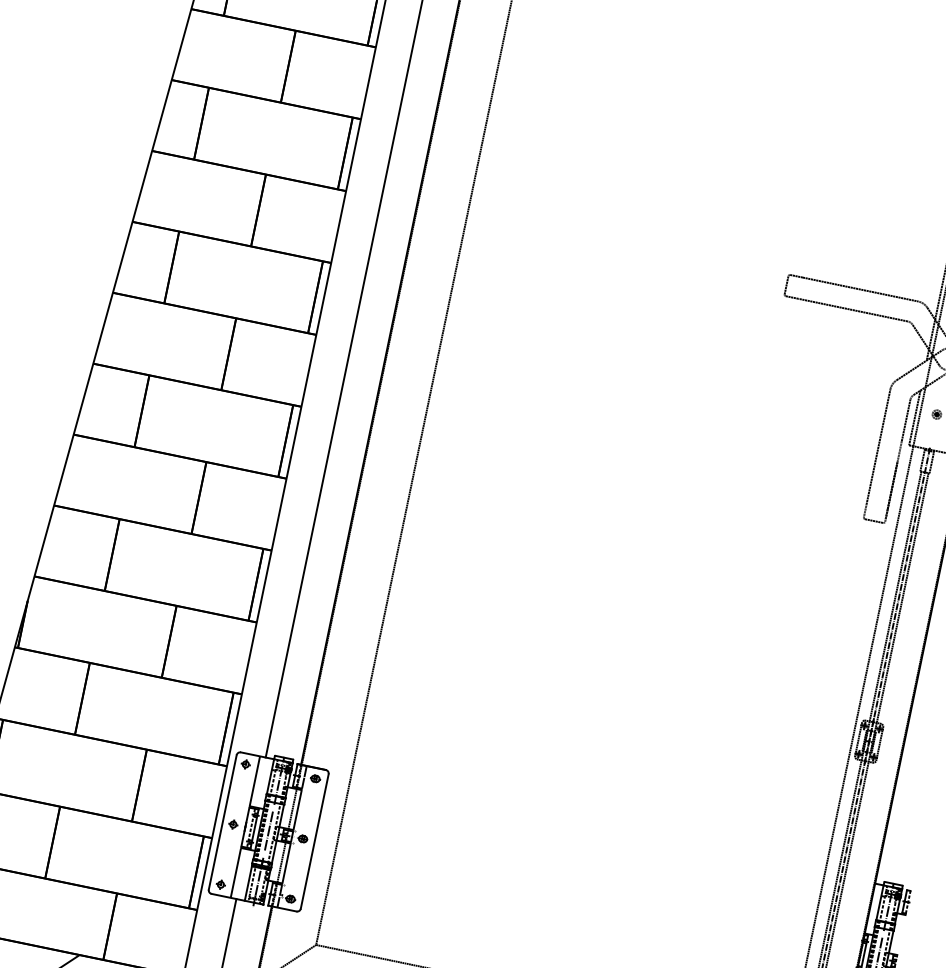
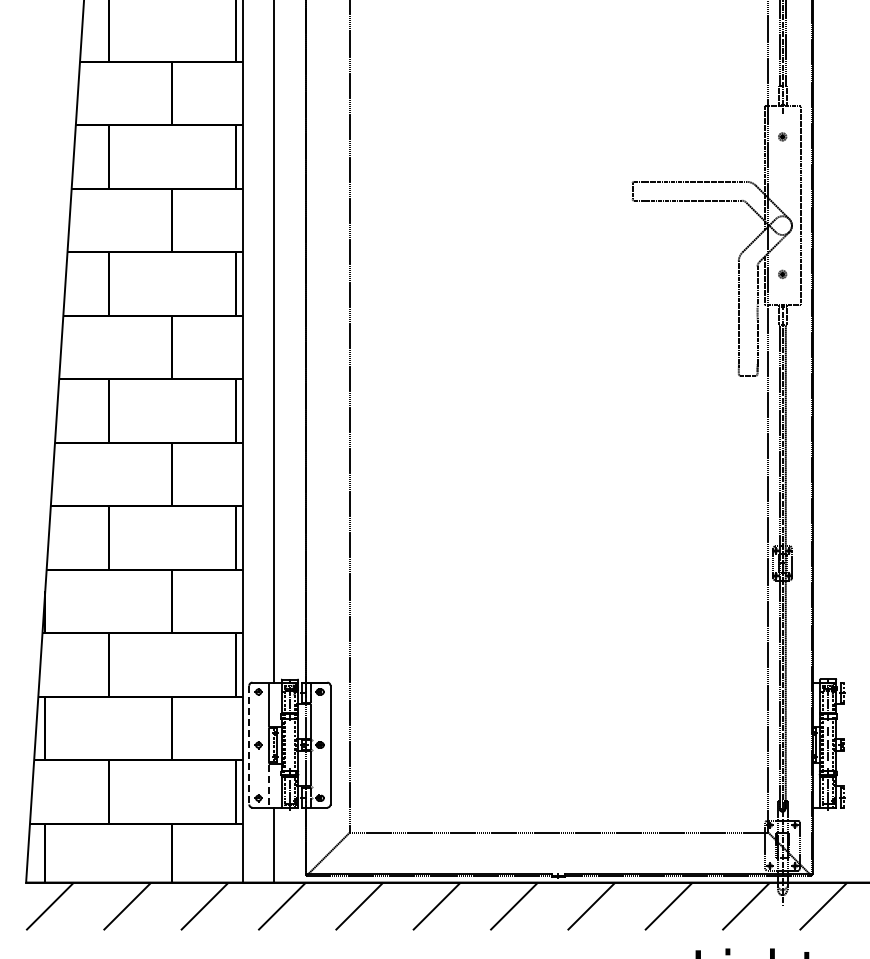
line: (222, 822) -> (249, 745), solid -> dashed
line: (268, 830) -> (289, 743), removed
line: (236, 872) -> (269, 785), solid -> dashed

